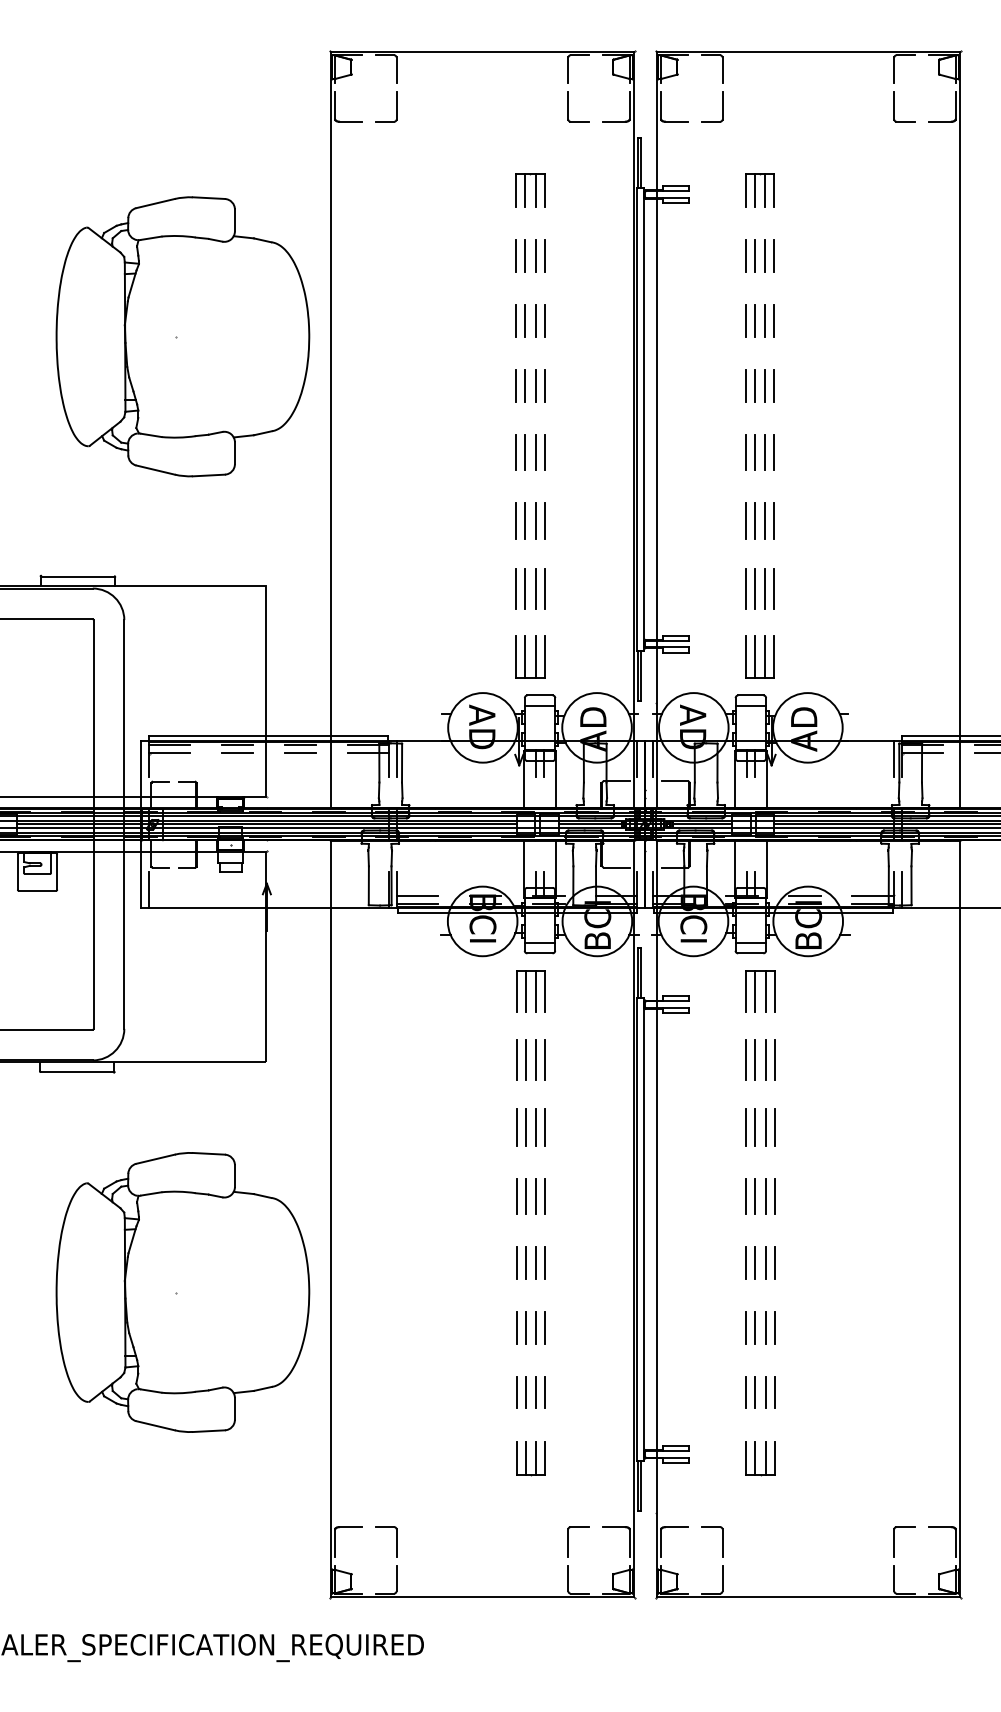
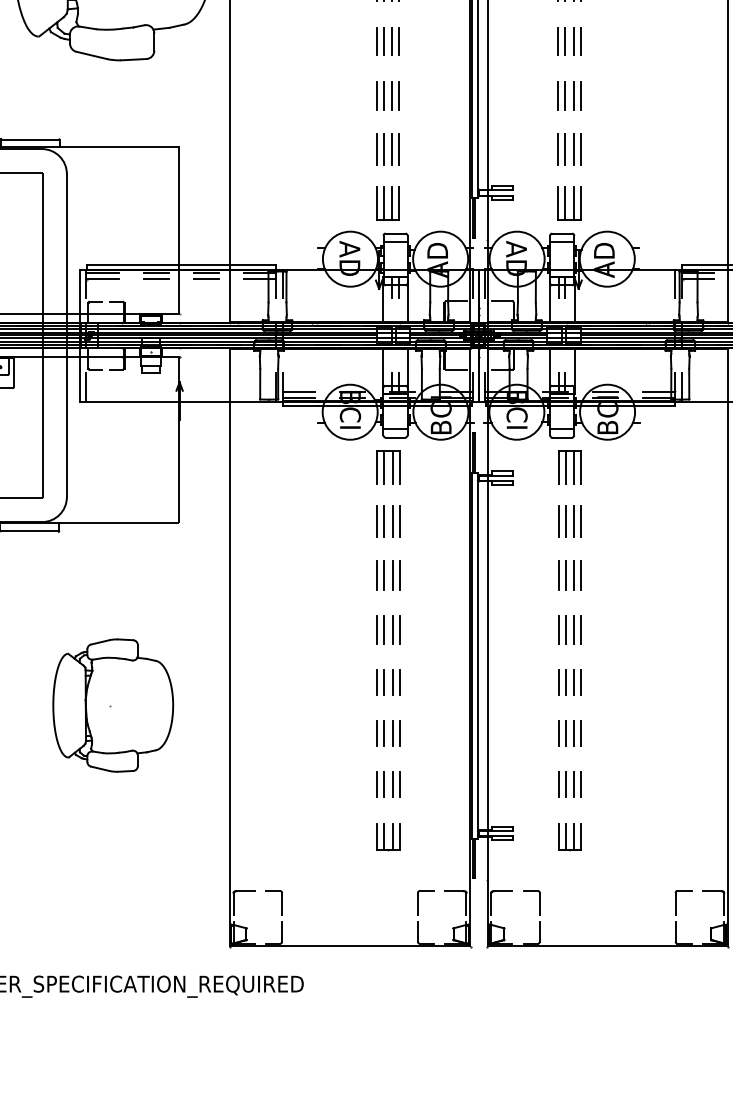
part: (182, 1292) -> (112, 705), size x0.6

